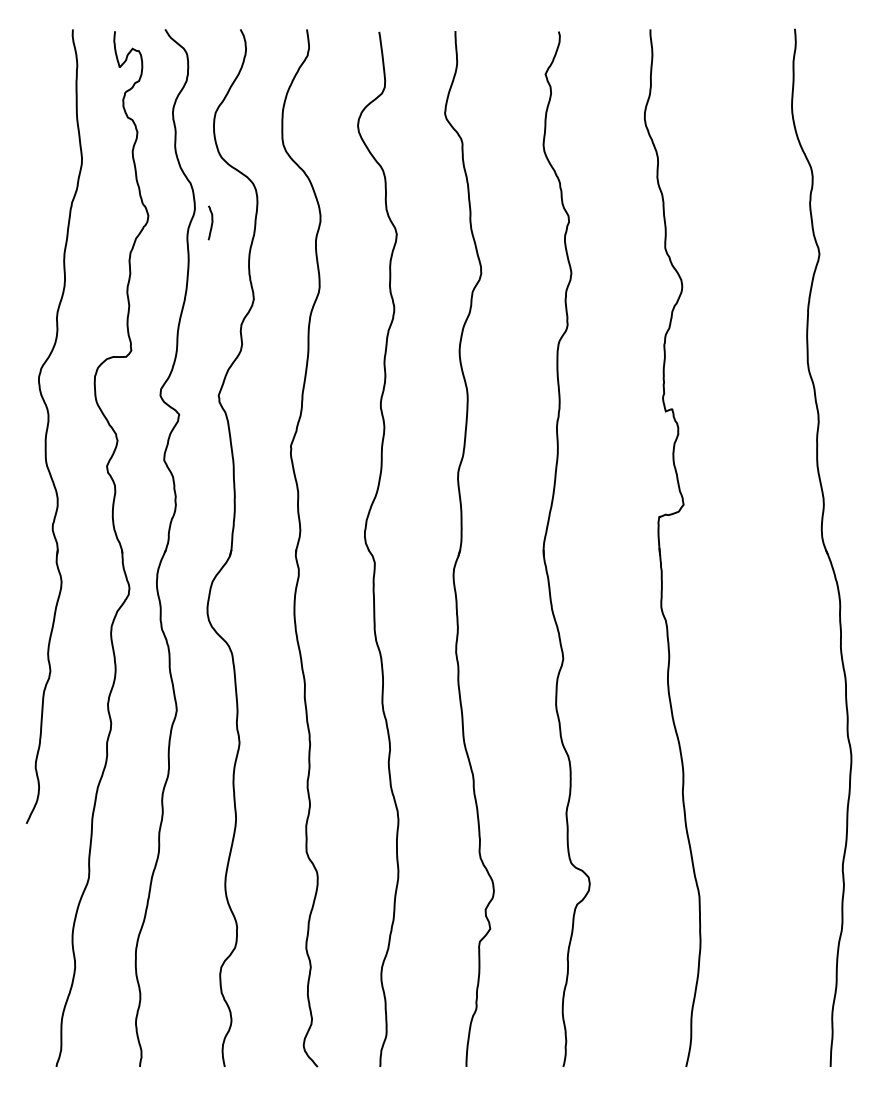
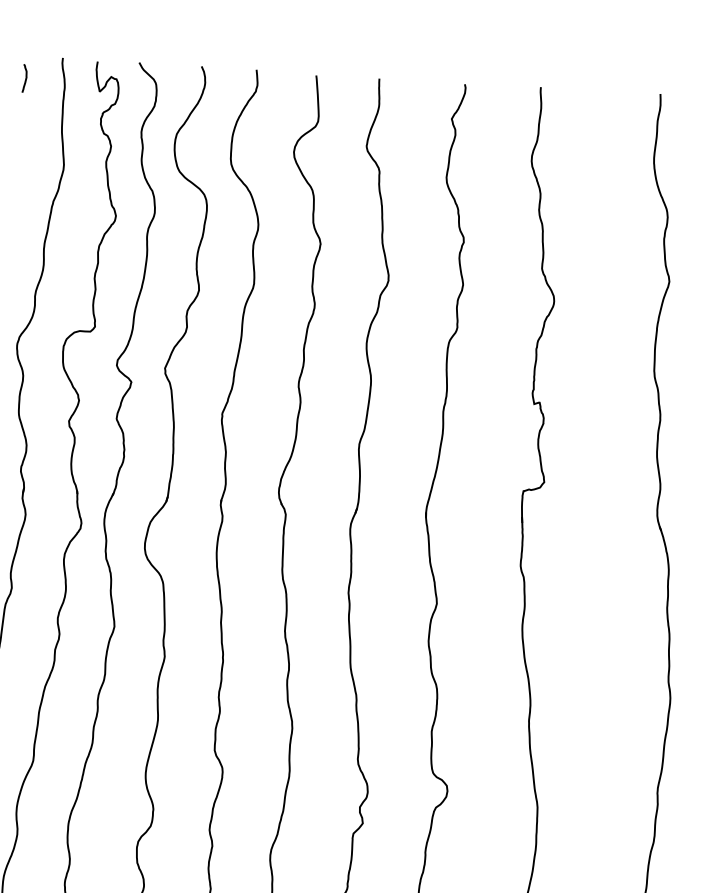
curve: (211, 222) -> (25, 78), moved

